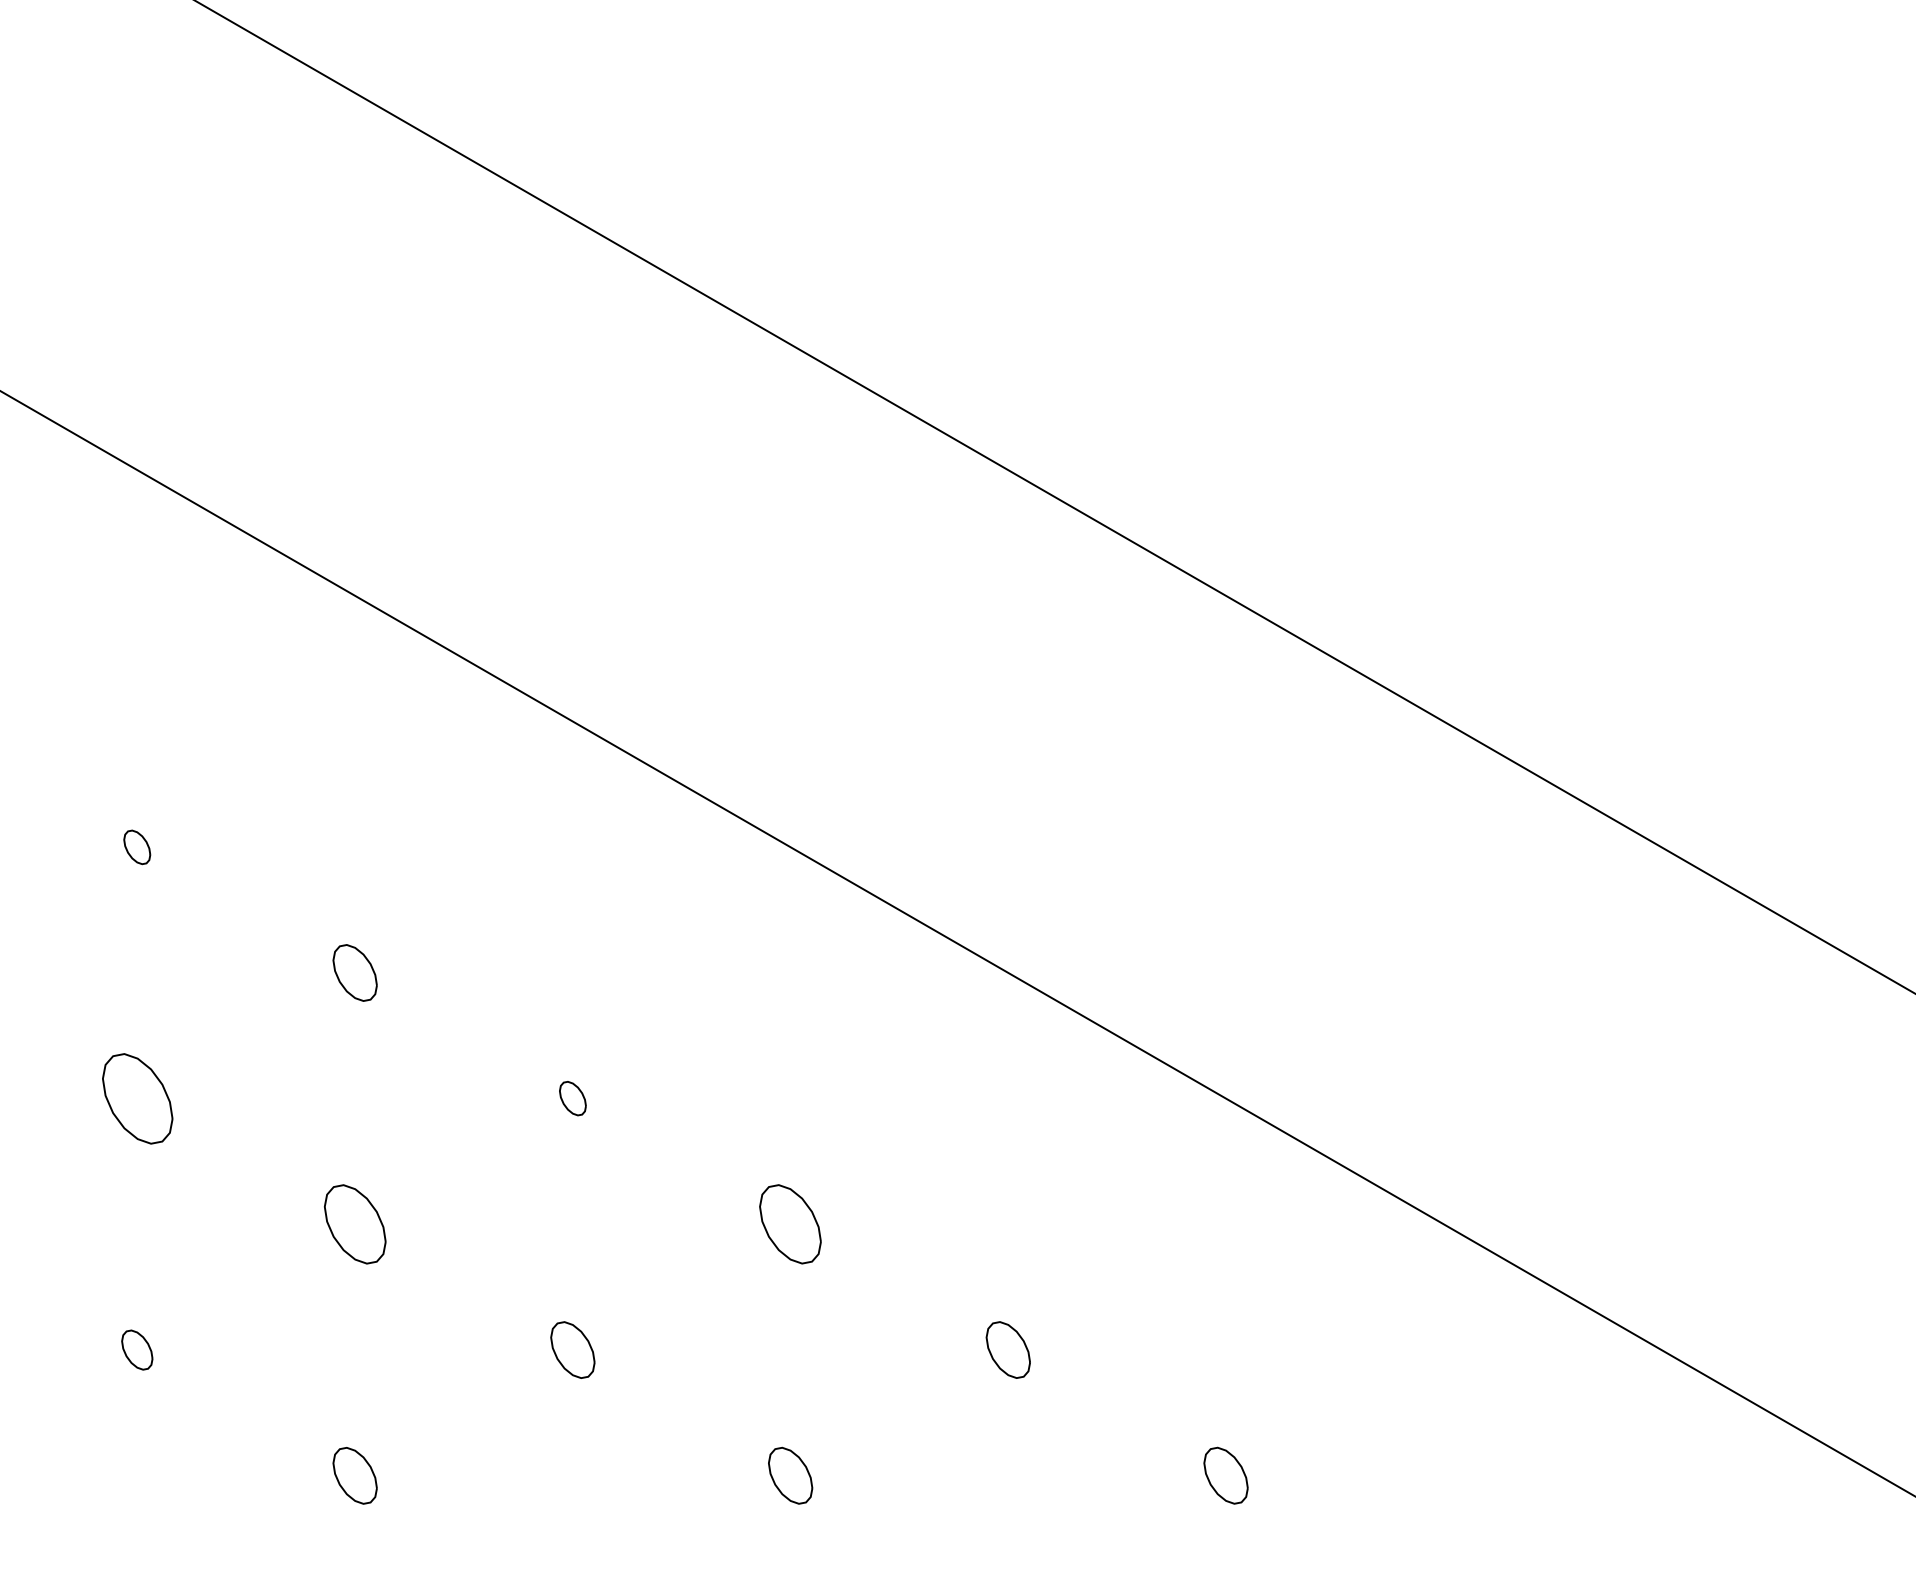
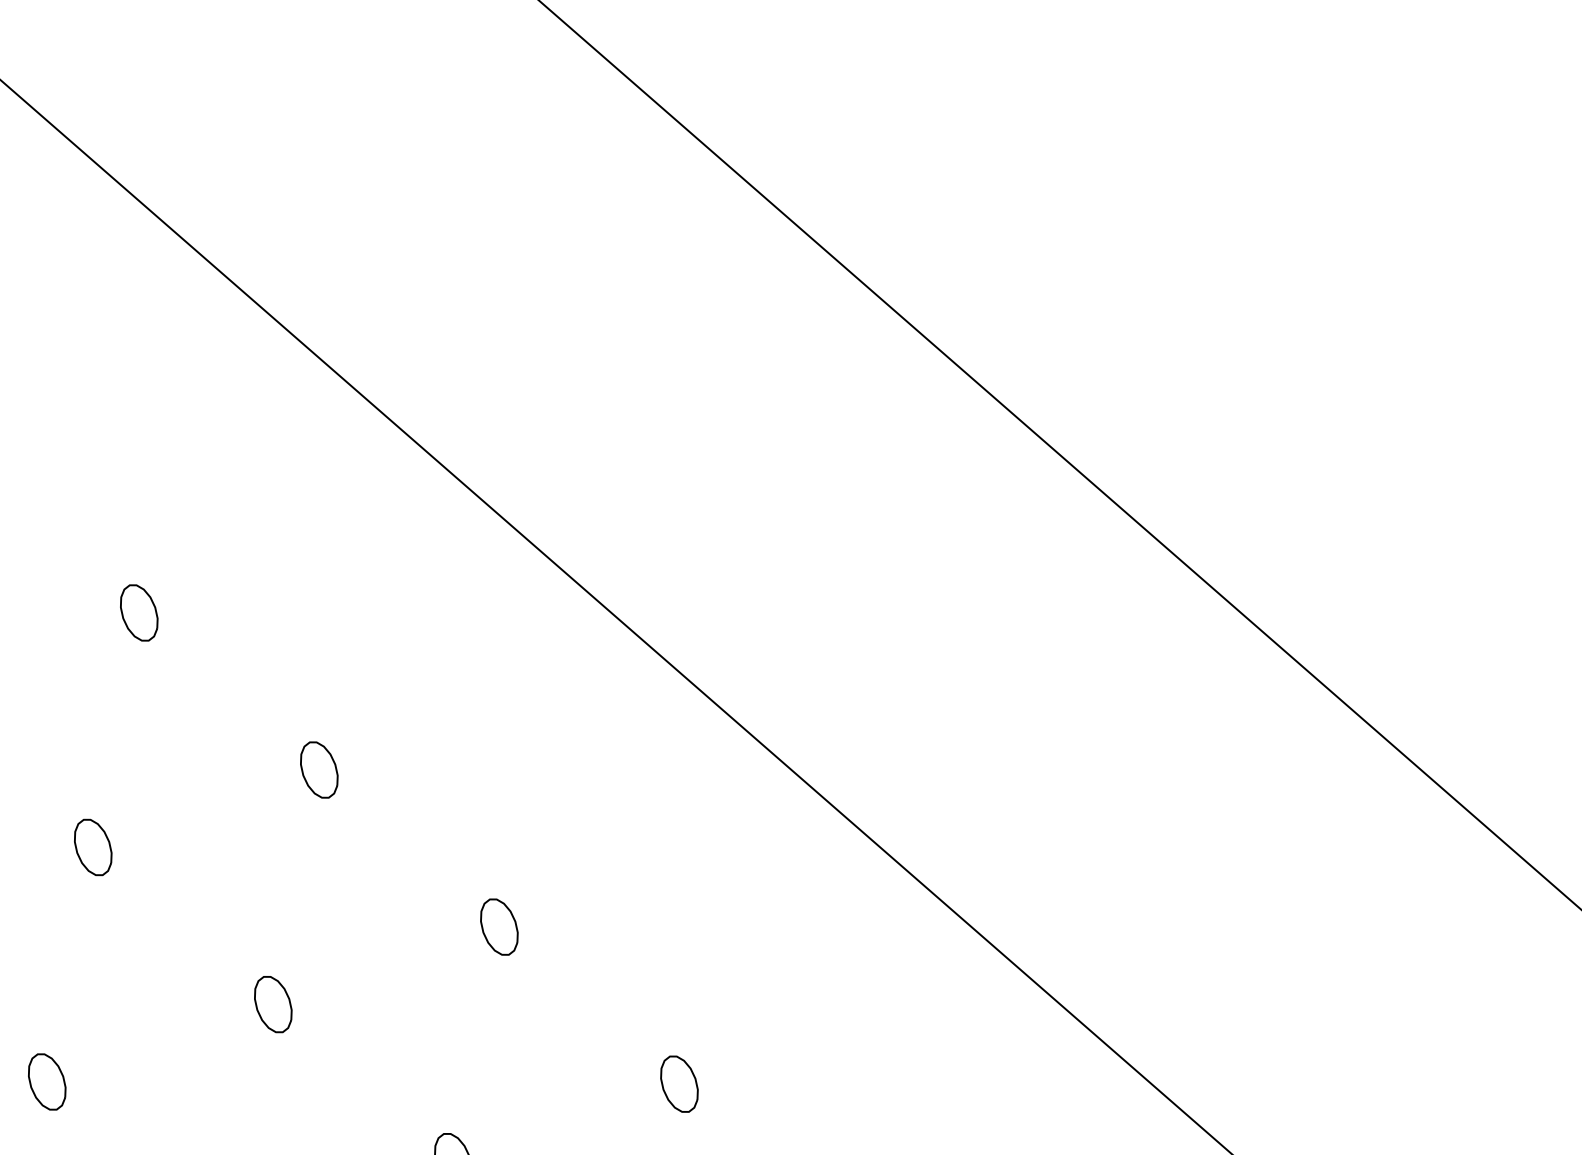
part: (136, 847) -> (138, 612), size x1.67
part: (136, 1098) -> (92, 847), size x0.62
part: (572, 1098) -> (499, 926), size x1.67
part: (354, 1224) -> (272, 1004), size x0.71
part: (790, 1224) -> (679, 1084), size x0.71
part: (136, 1349) -> (46, 1081), size x1.43

